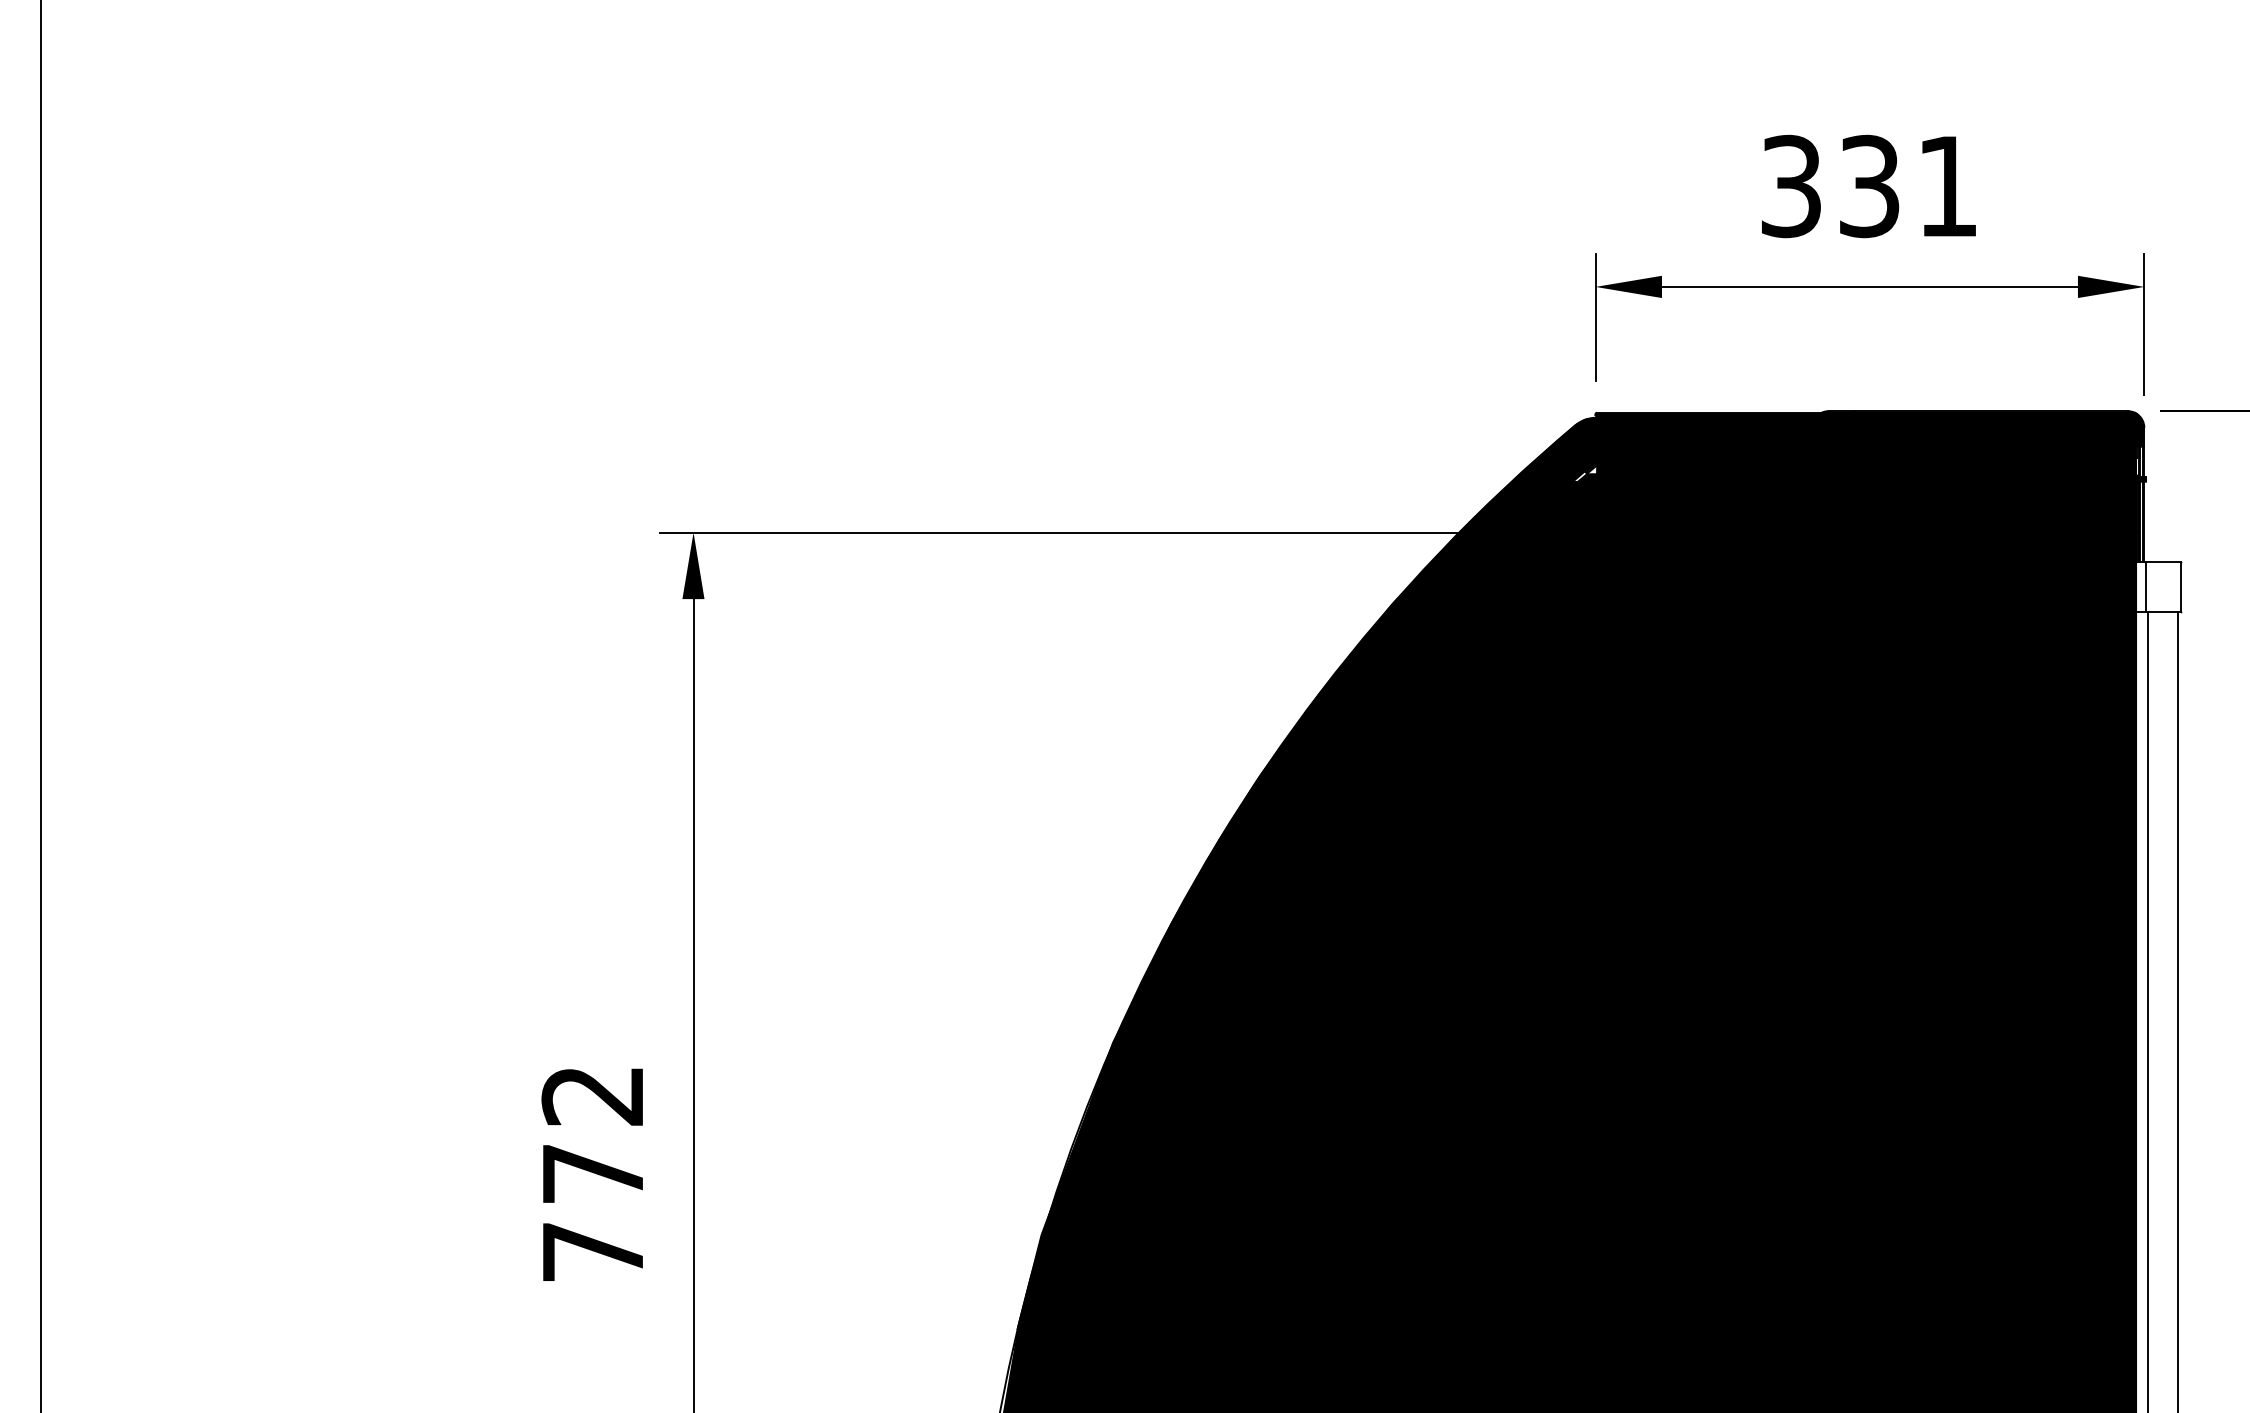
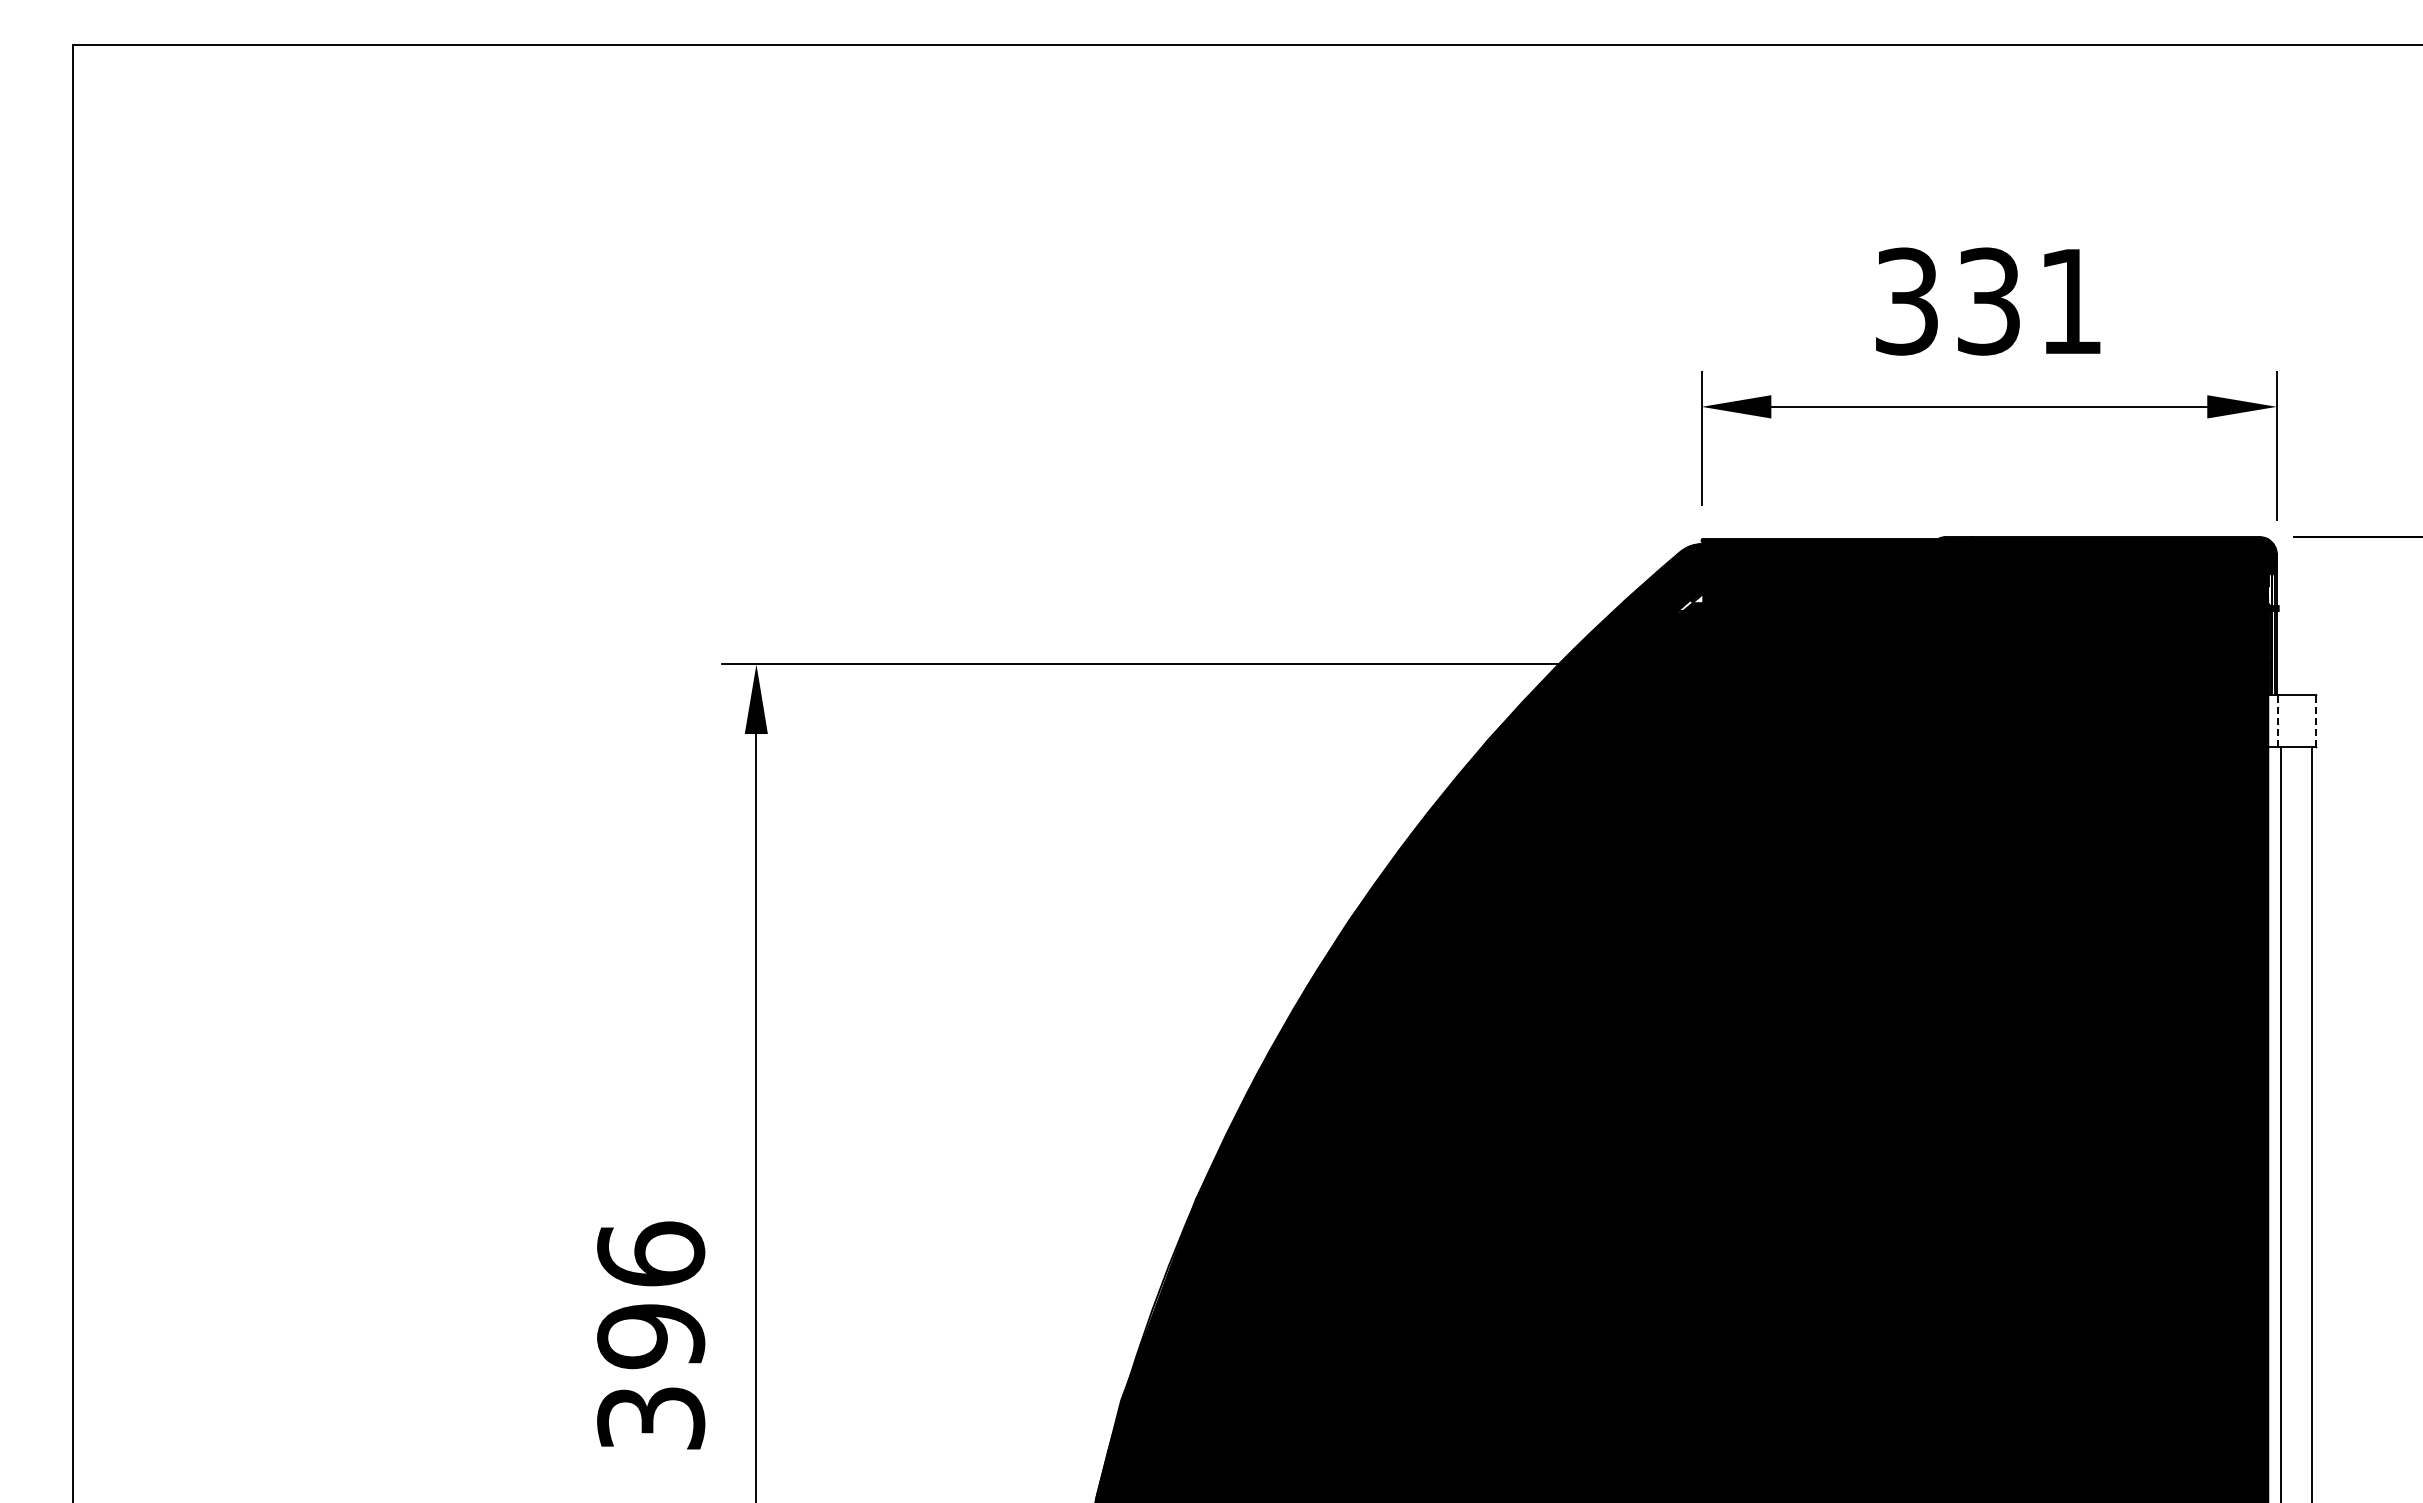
line: (2145, 586) -> (2278, 720), solid -> dashed
line: (2181, 586) -> (2315, 720), solid -> dashed
text: (593, 1173) -> (651, 1335), 772 -> 396

